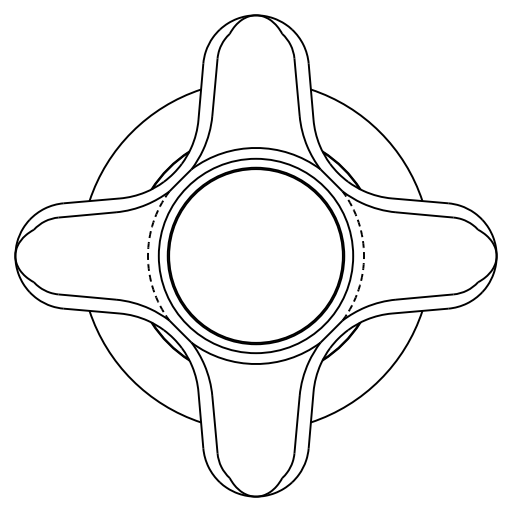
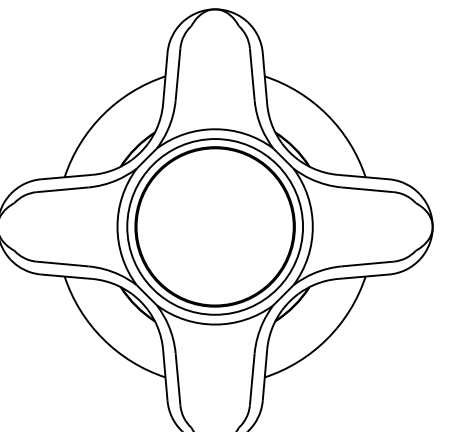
arc: (147, 256) -> (117, 227), dashed -> solid
arc: (364, 256) -> (313, 227), dashed -> solid

